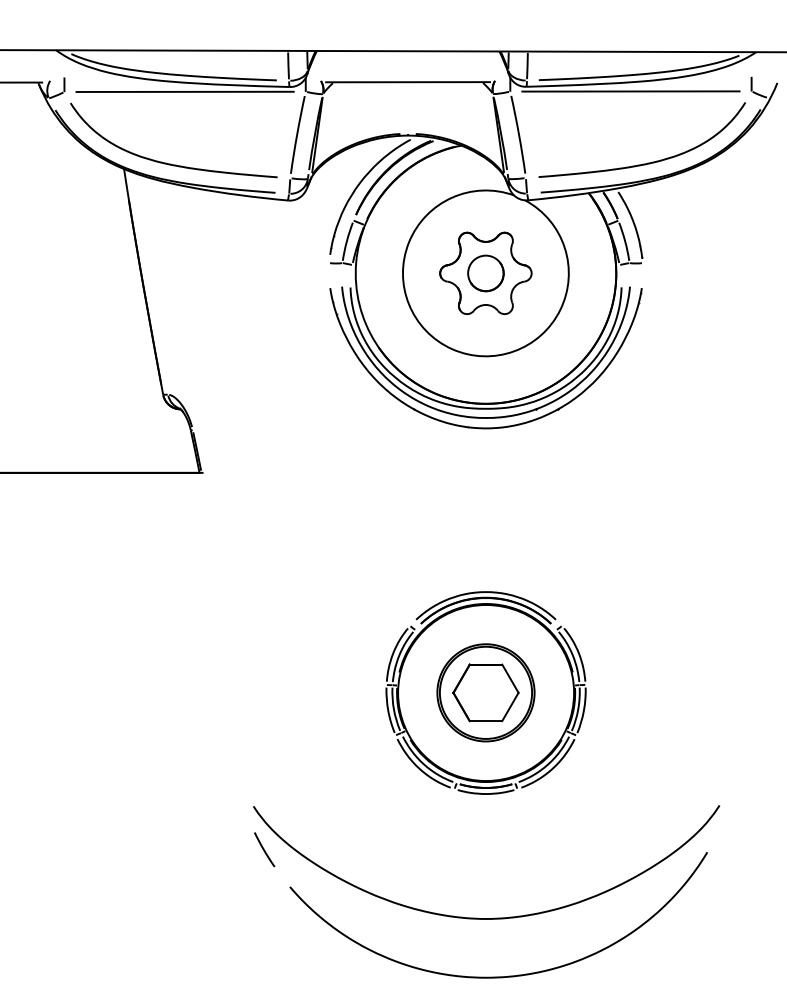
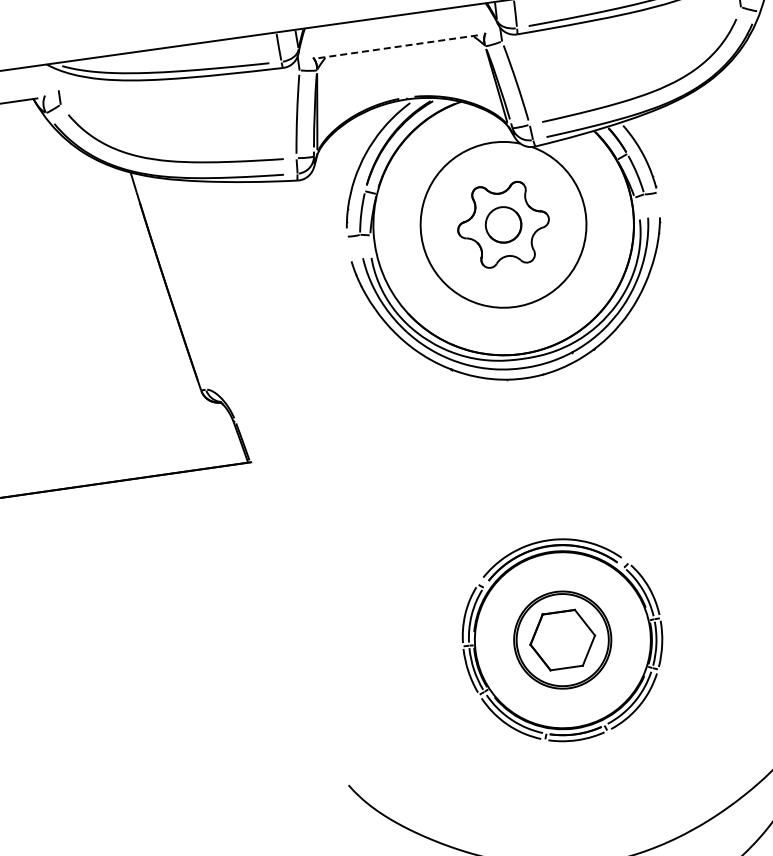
line: (408, 82) -> (400, 46), solid -> dashed
line: (184, 91) -> (179, 87), removed
line: (630, 91) -> (621, 24), removed
line: (264, 849) -> (365, 826), removed

